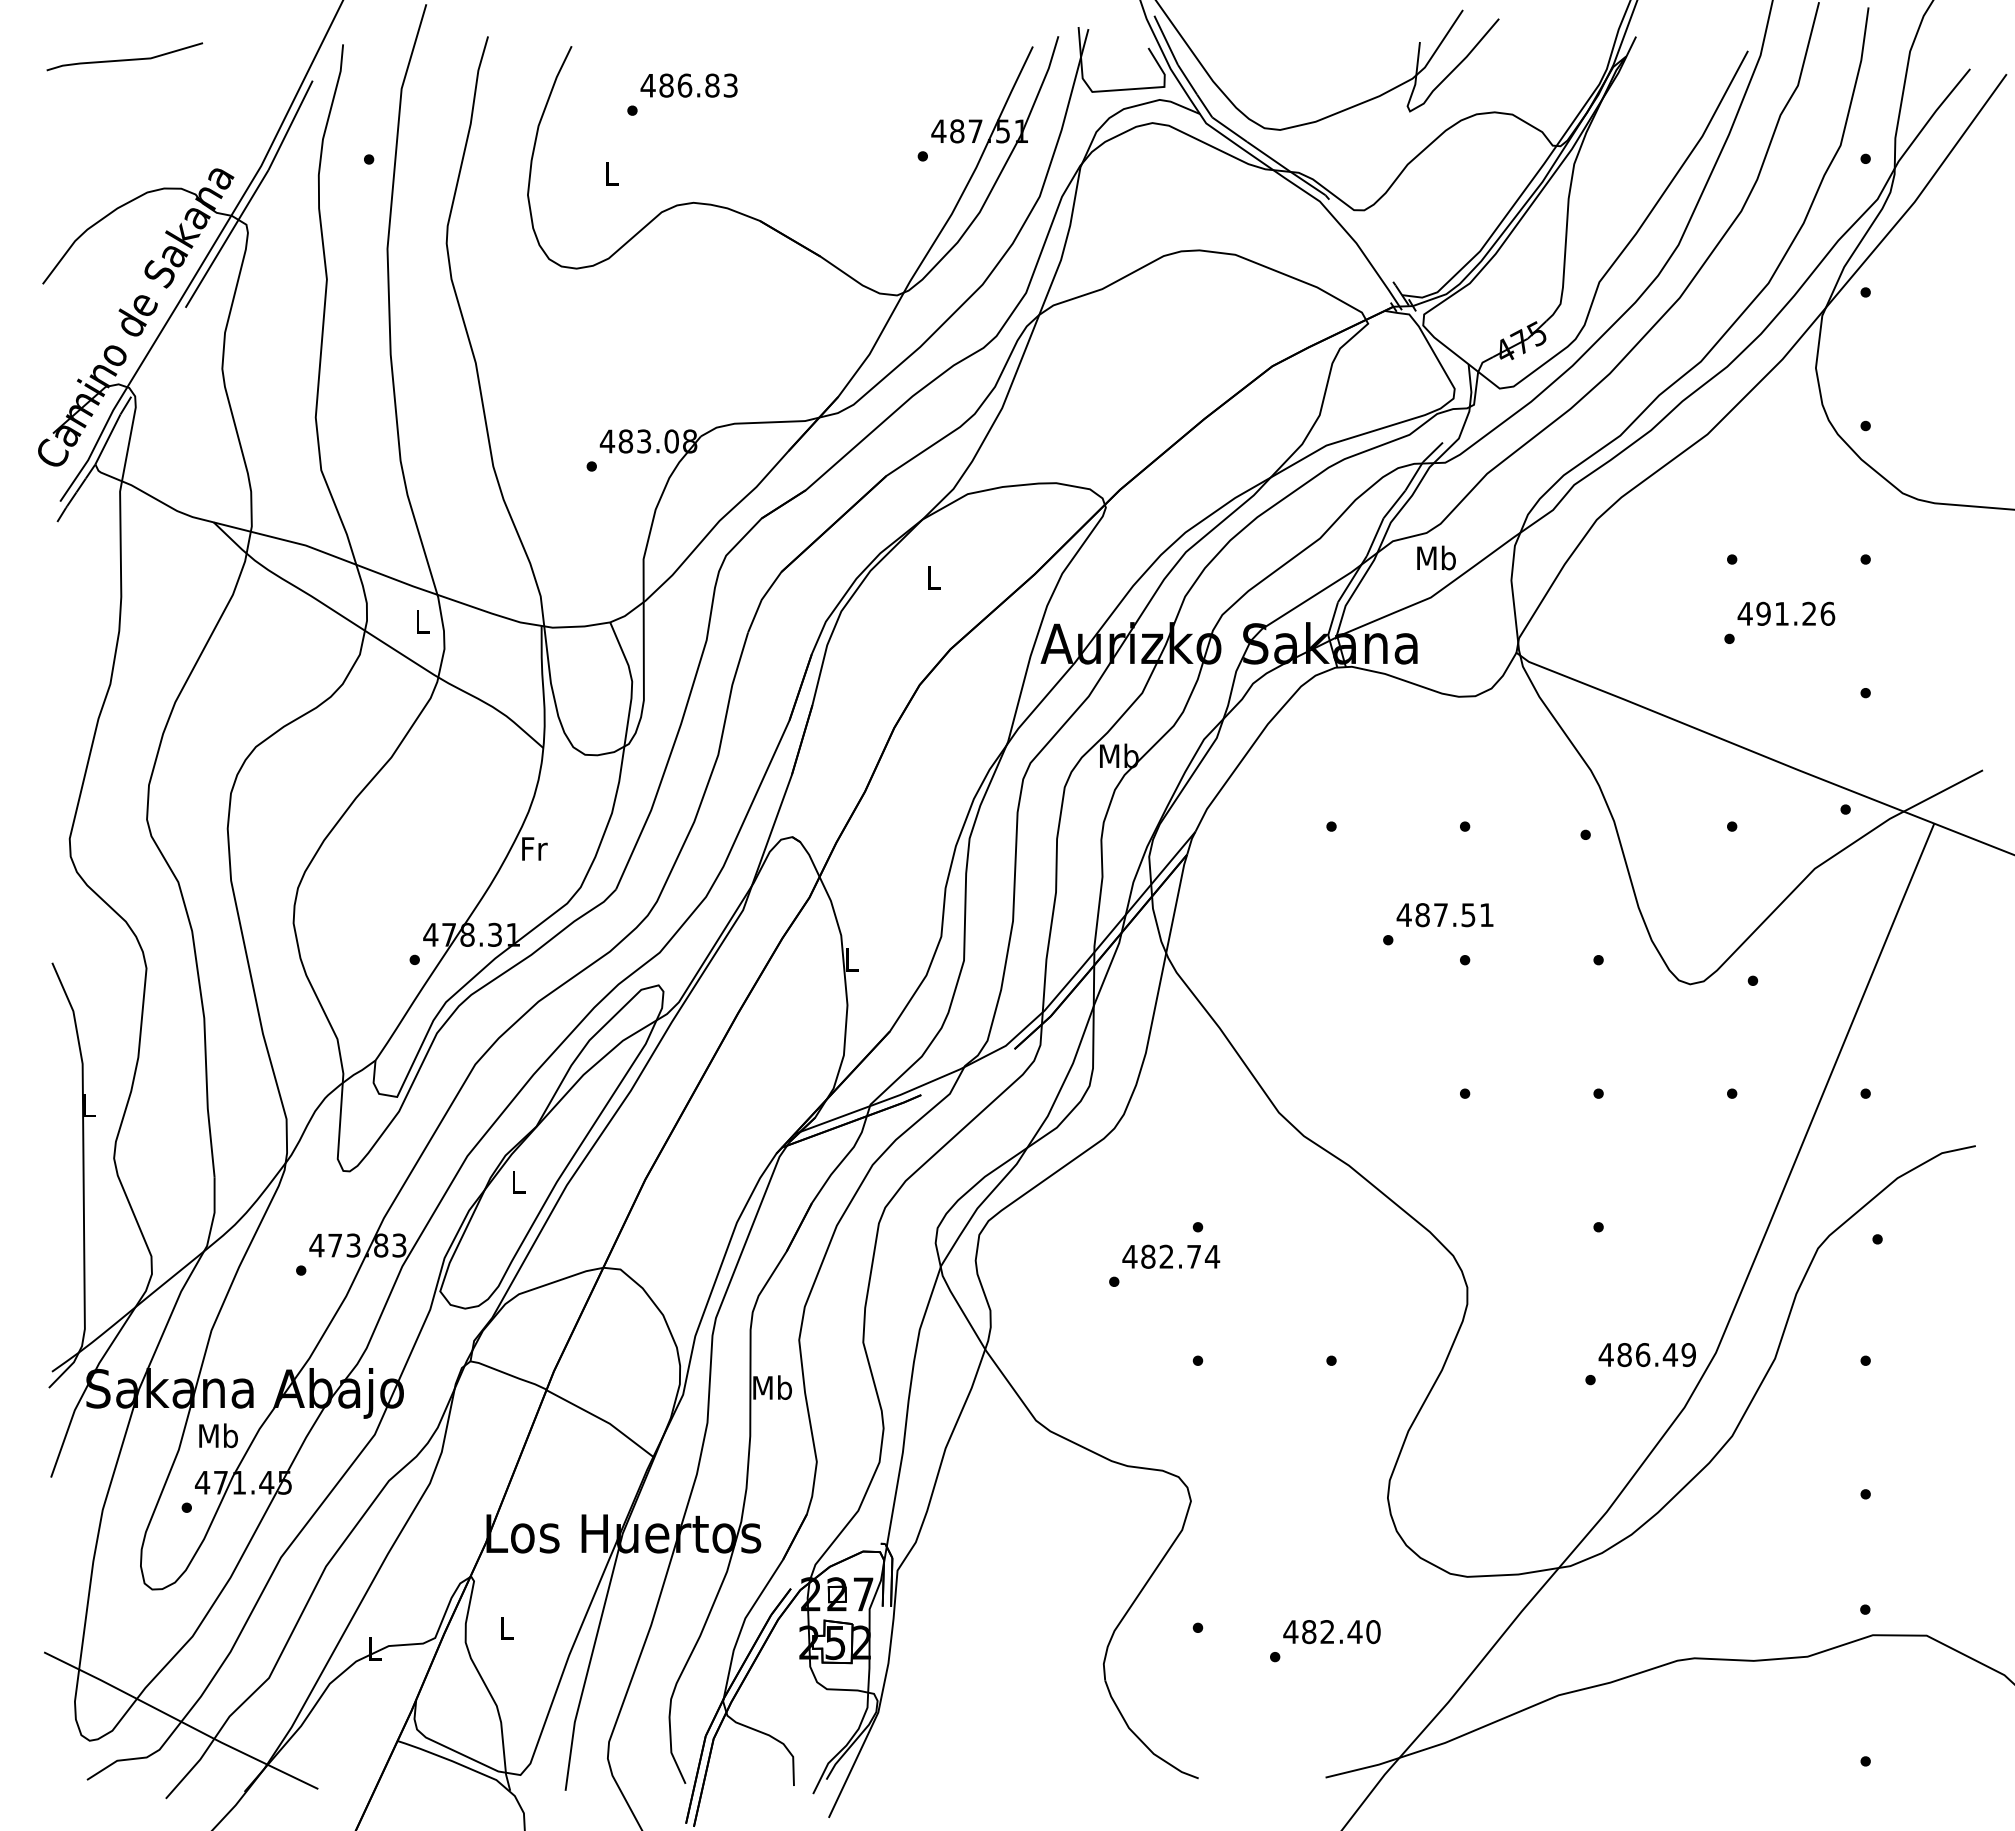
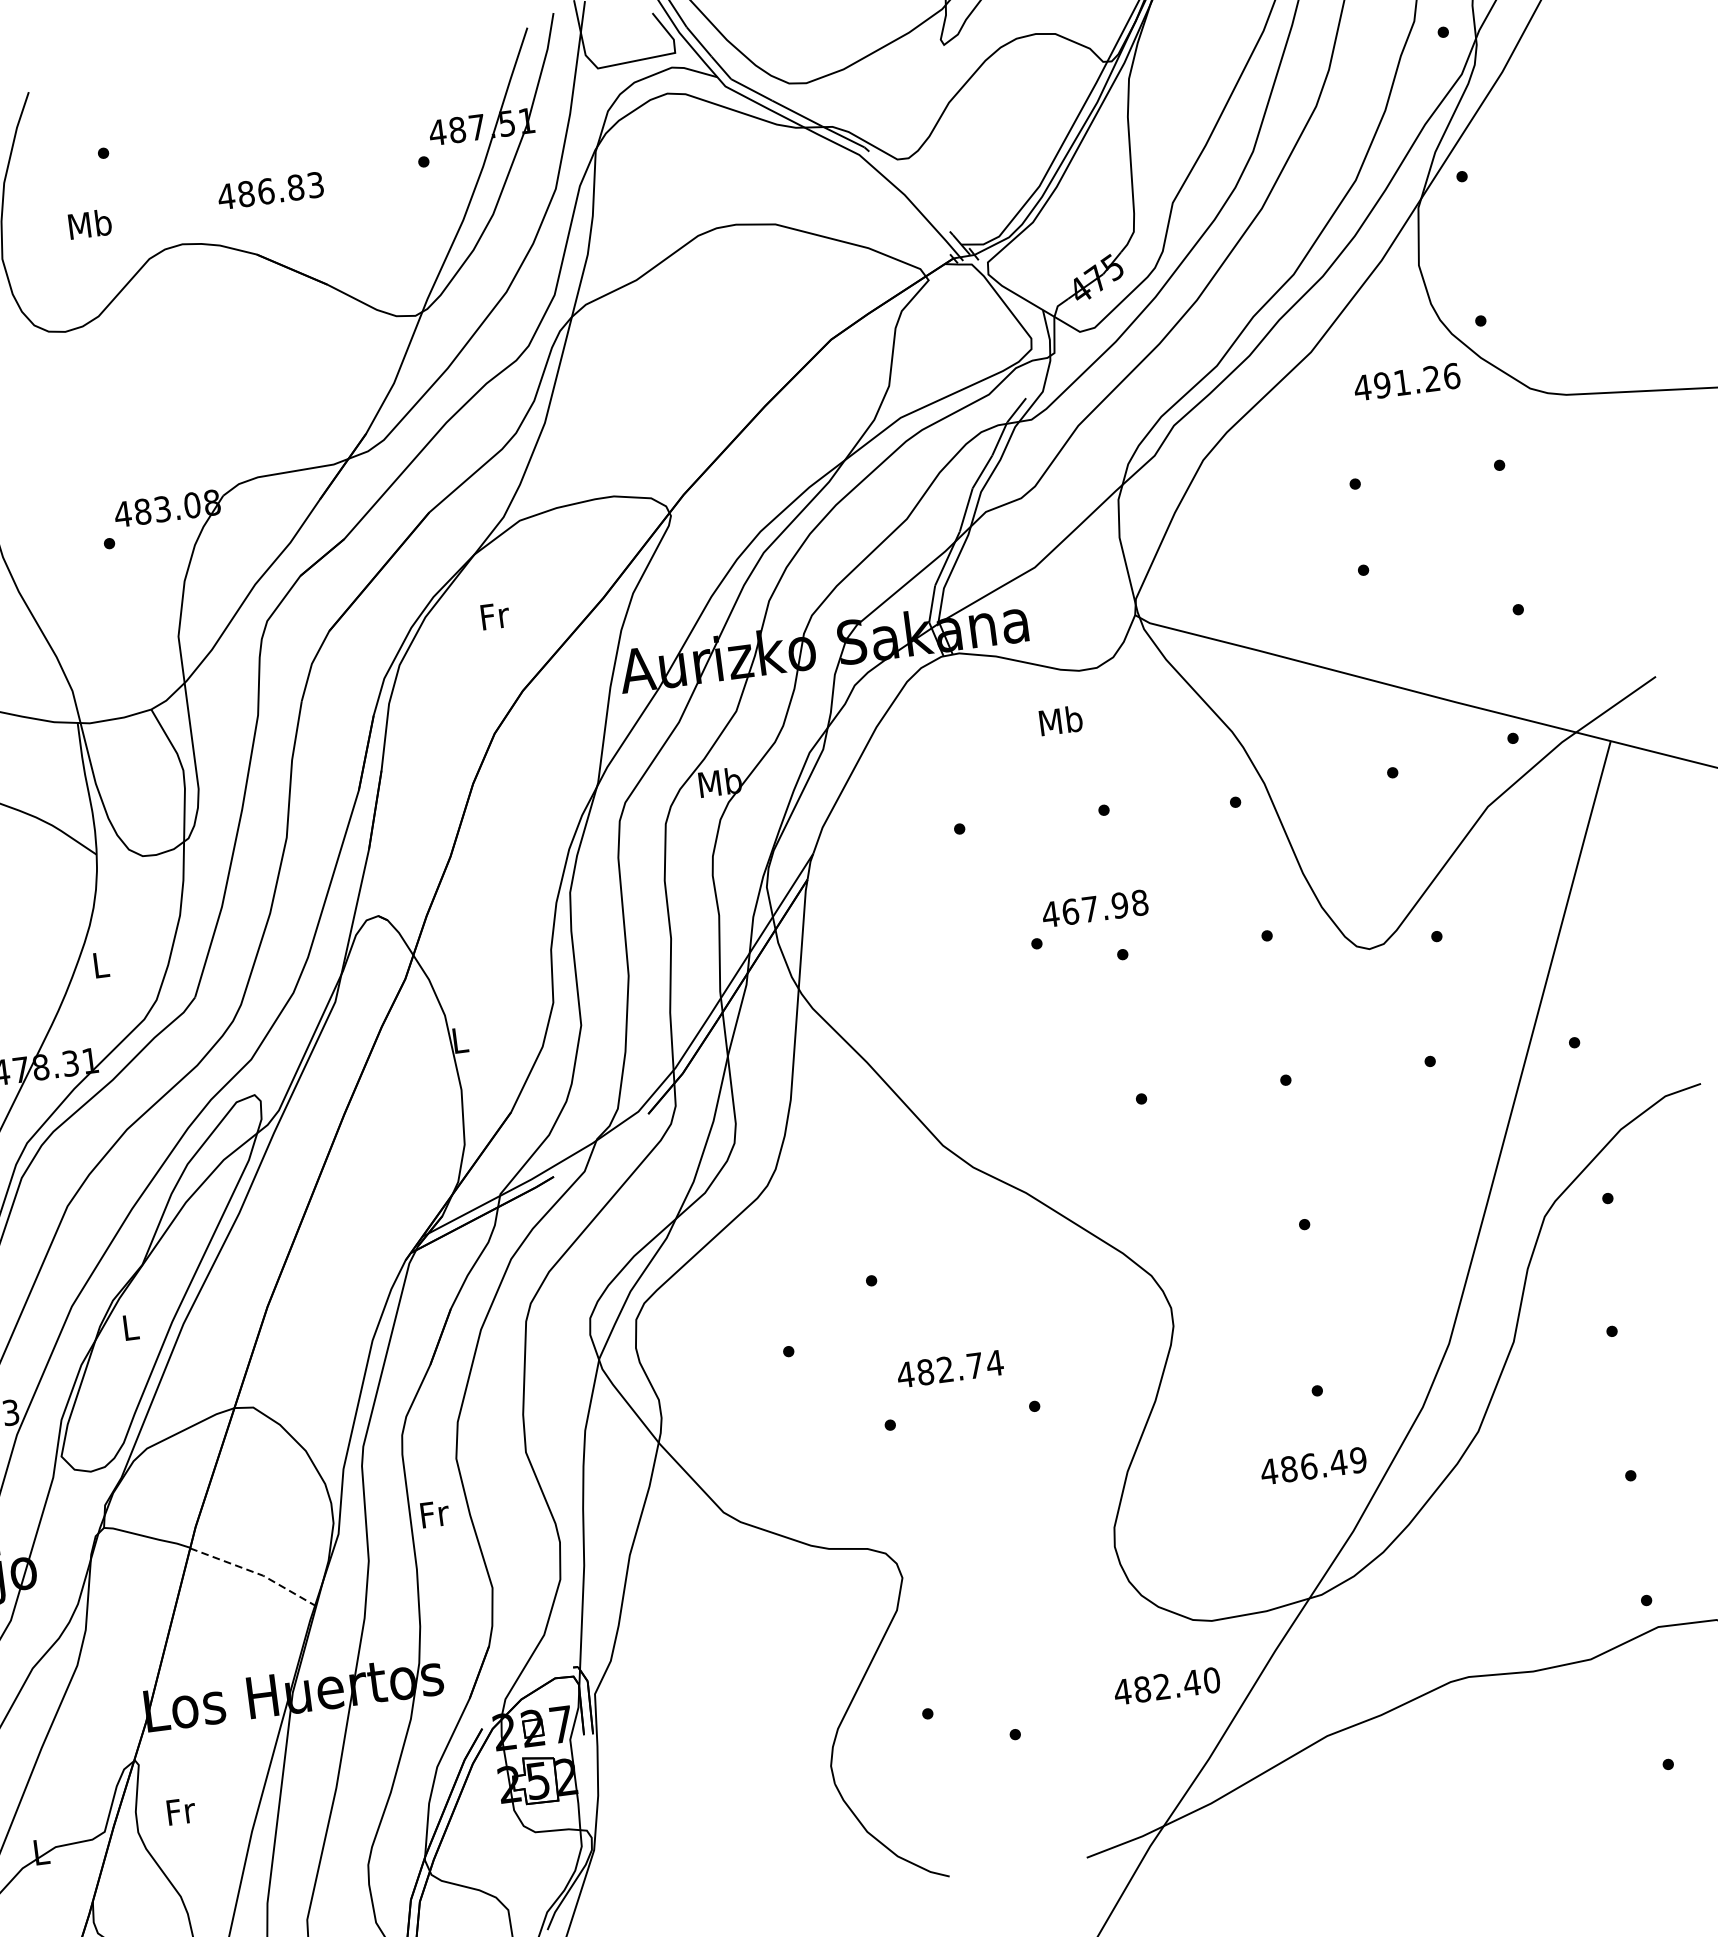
text: (688, 85) -> (270, 190), moved
text: (611, 173) -> (89, 224), L -> Mb
text: (1436, 557) -> (1060, 720), moved
text: (934, 577) -> (495, 615), L -> Fr
text: (1786, 613) -> (1407, 381), moved
text: (534, 848) -> (101, 964), Fr -> L
text: (1454, 915) -> (1105, 907), 487.51 -> 467.98
text: (1171, 1256) -> (950, 1368), moved
text: (1646, 1355) -> (1312, 1466), moved
text: (772, 1387) -> (434, 1513), Mb -> Fr
line: (602, 1420) -> (255, 1573), solid -> dashed
text: (507, 1628) -> (181, 1811), L -> Fr
text: (1331, 1632) -> (1166, 1686), moved

